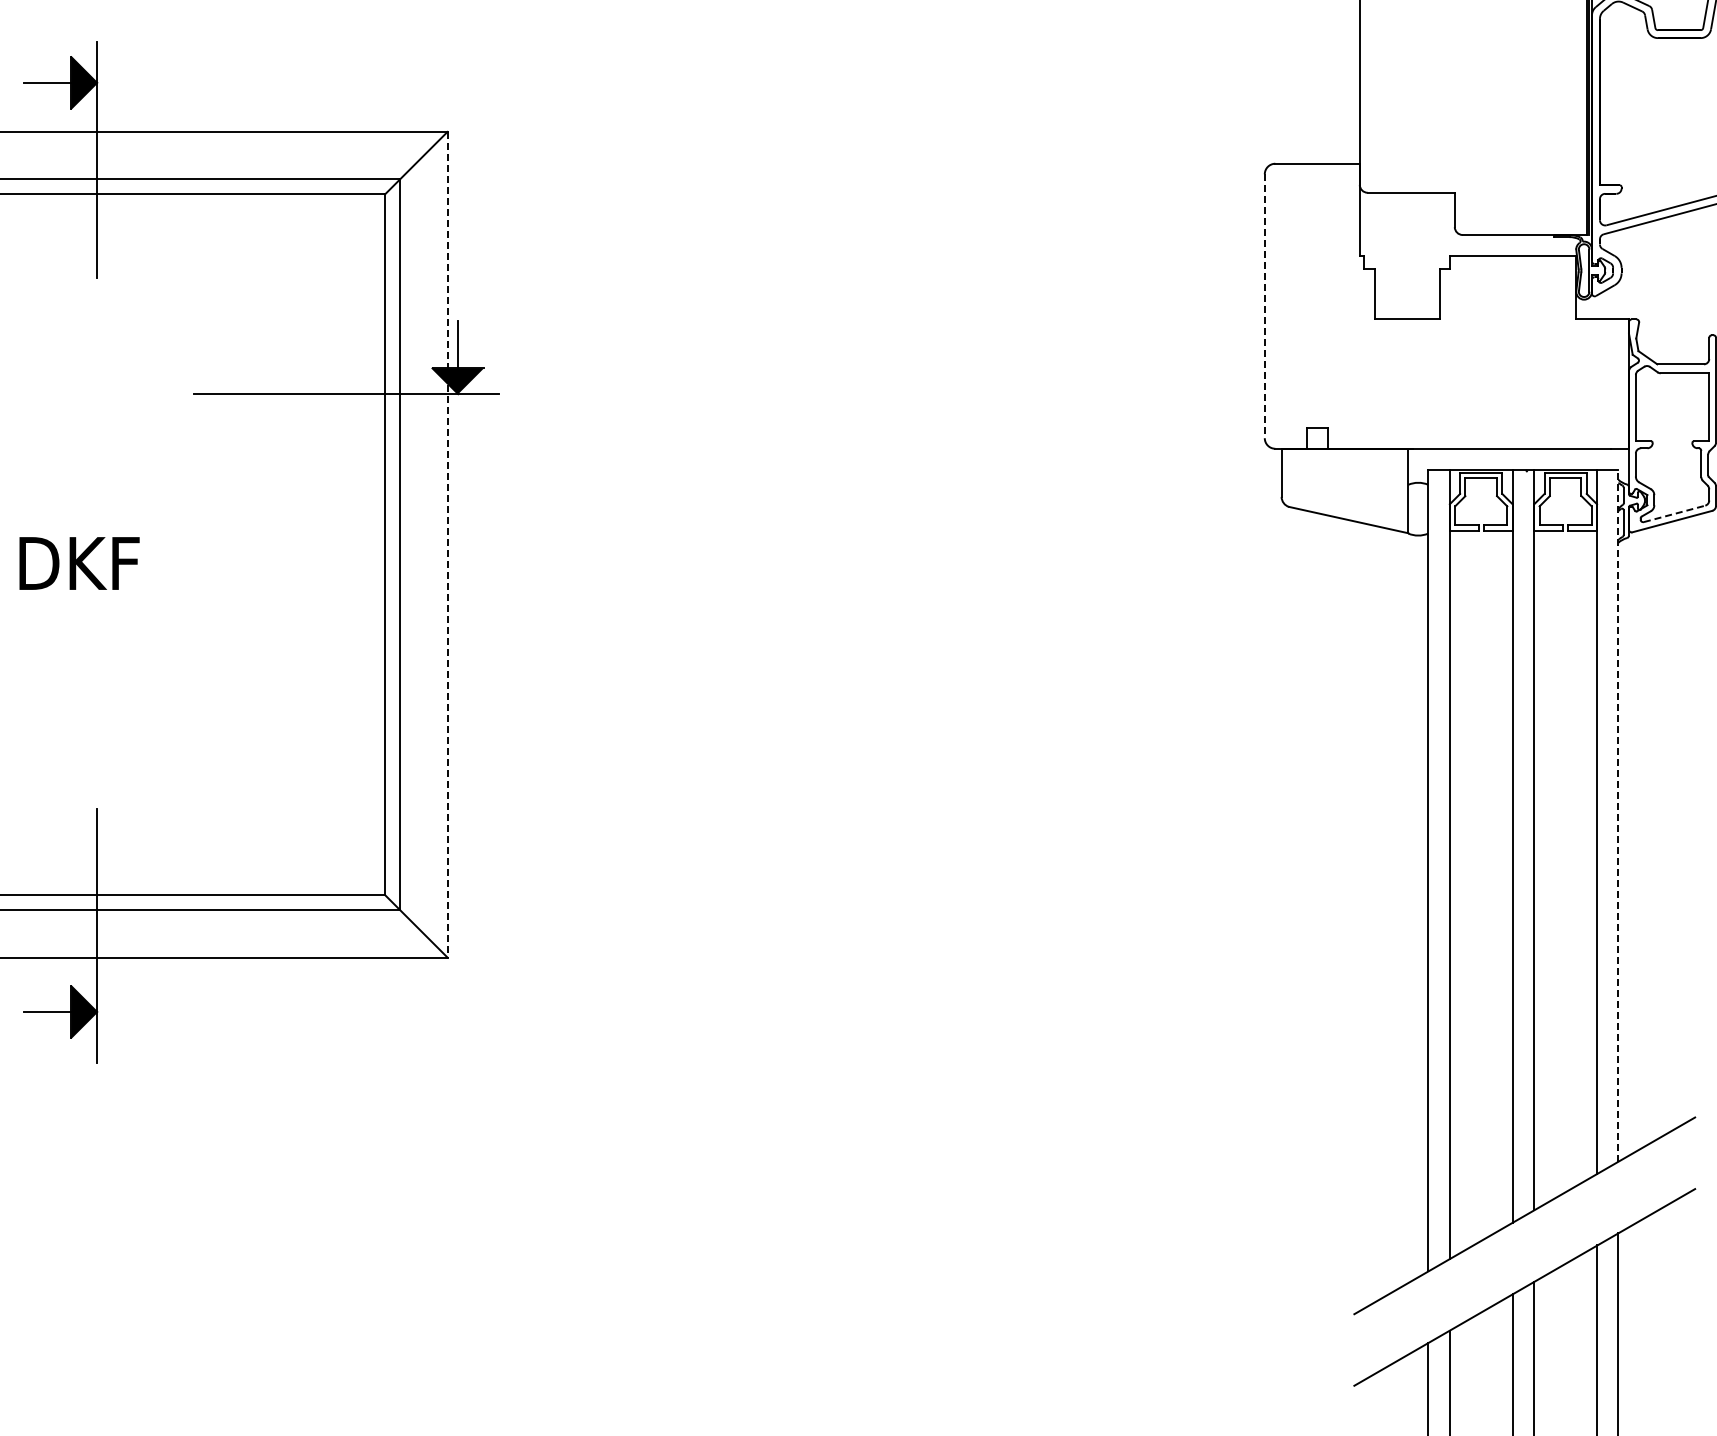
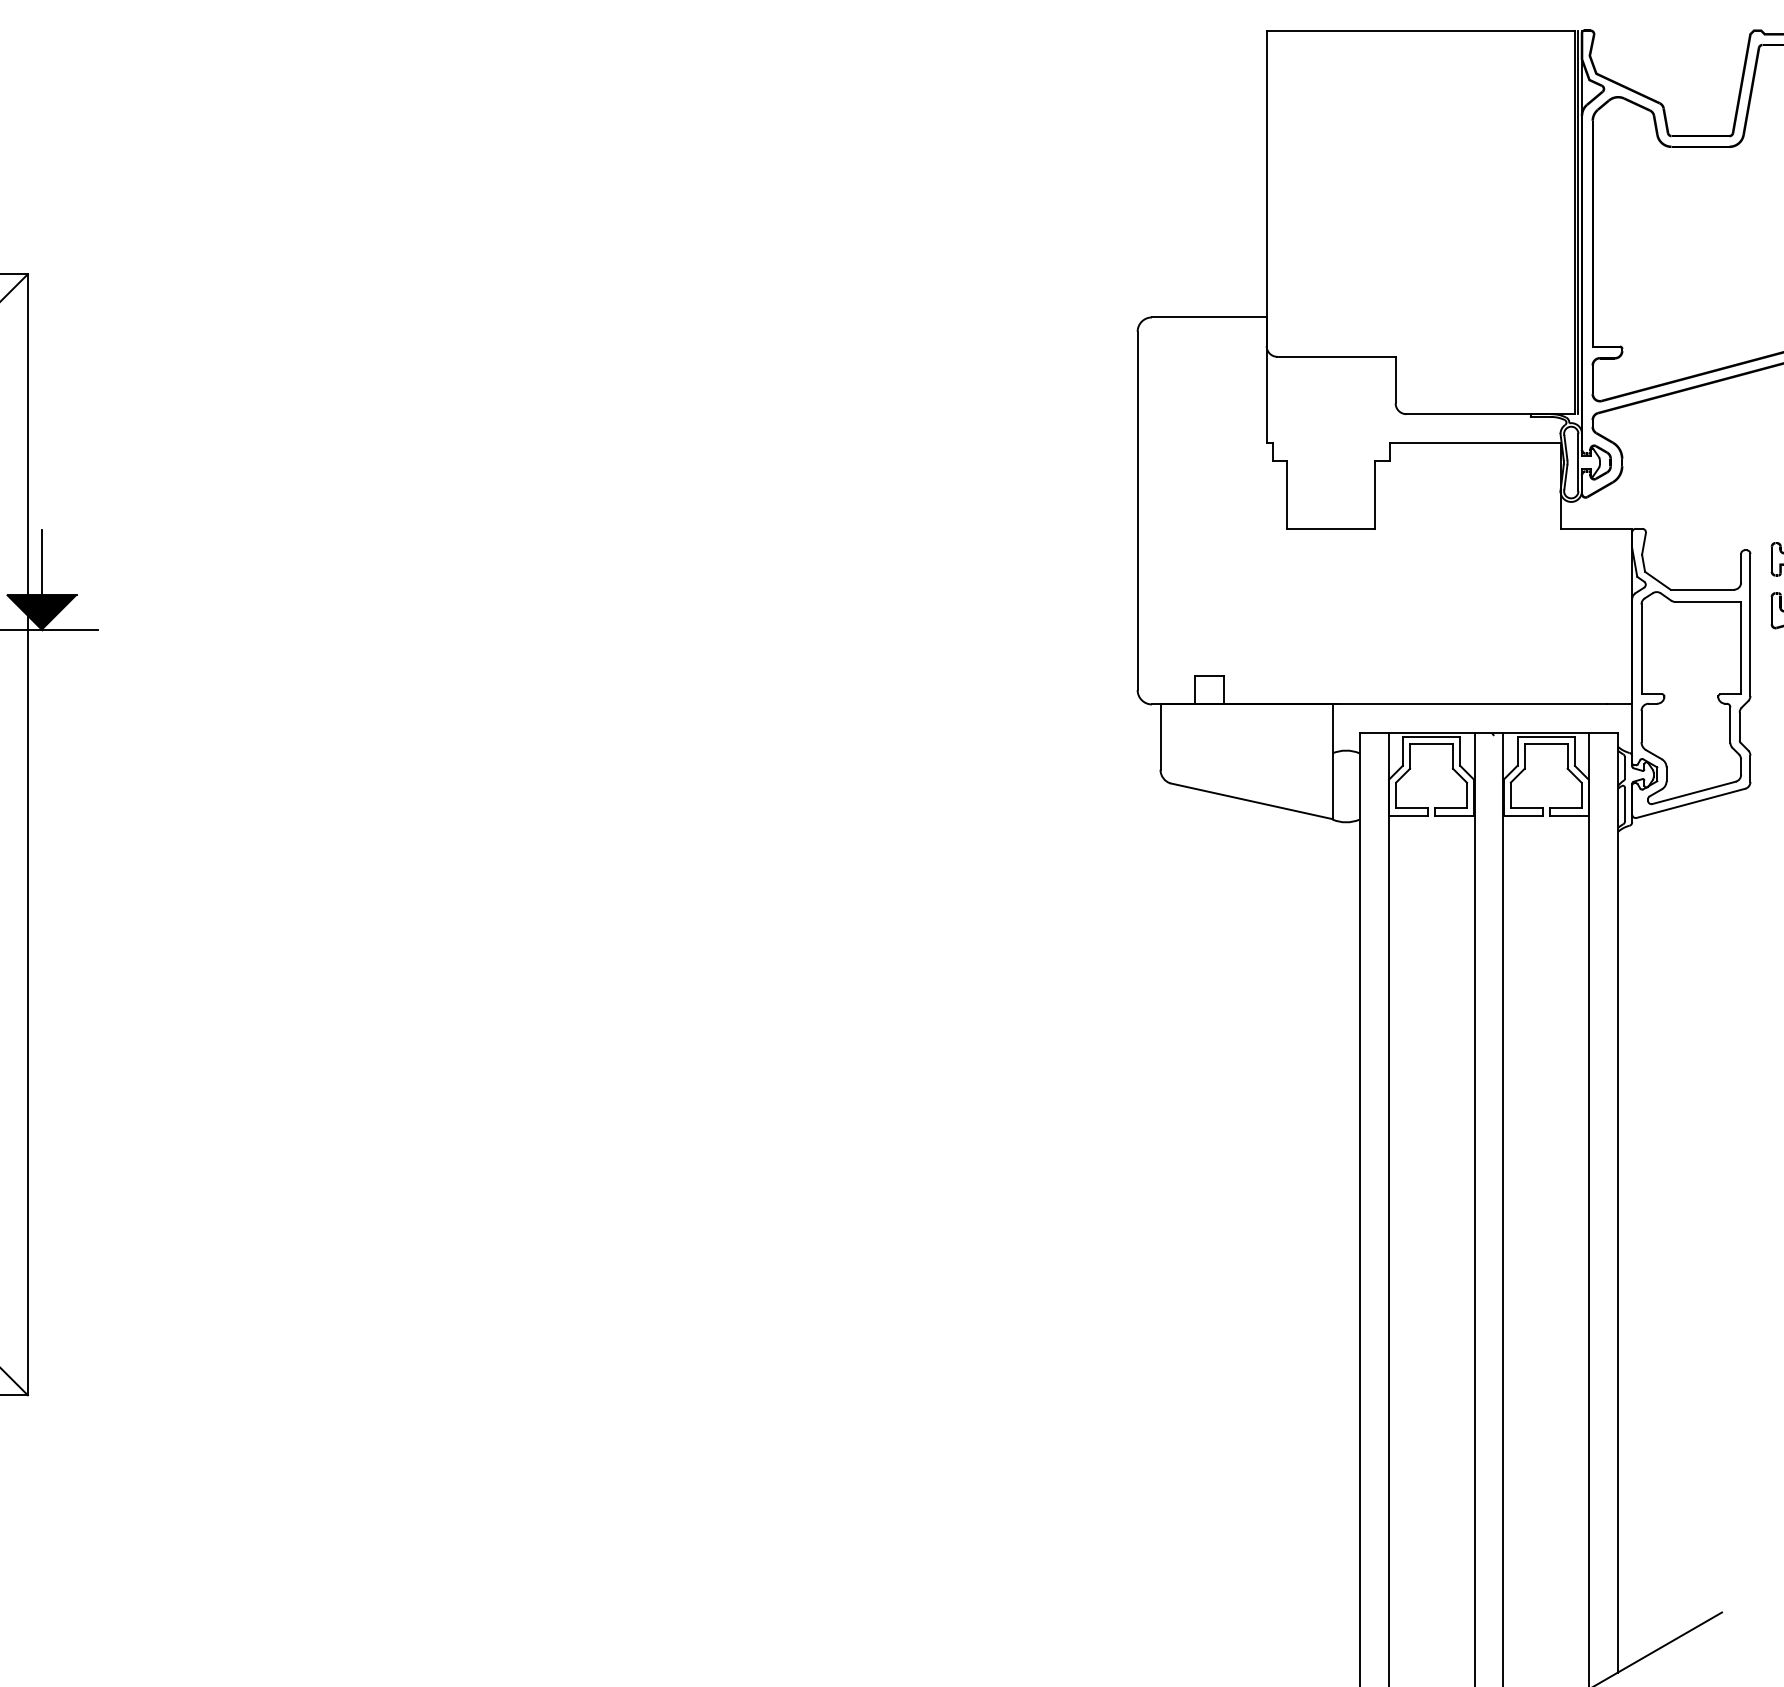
line: (1264, 306) -> (1137, 511), dashed -> solid
line: (1674, 513) -> (1693, 792), dashed -> solid
line: (447, 544) -> (27, 834), dashed -> solid
line: (1618, 815) -> (1617, 1202), dashed -> solid

